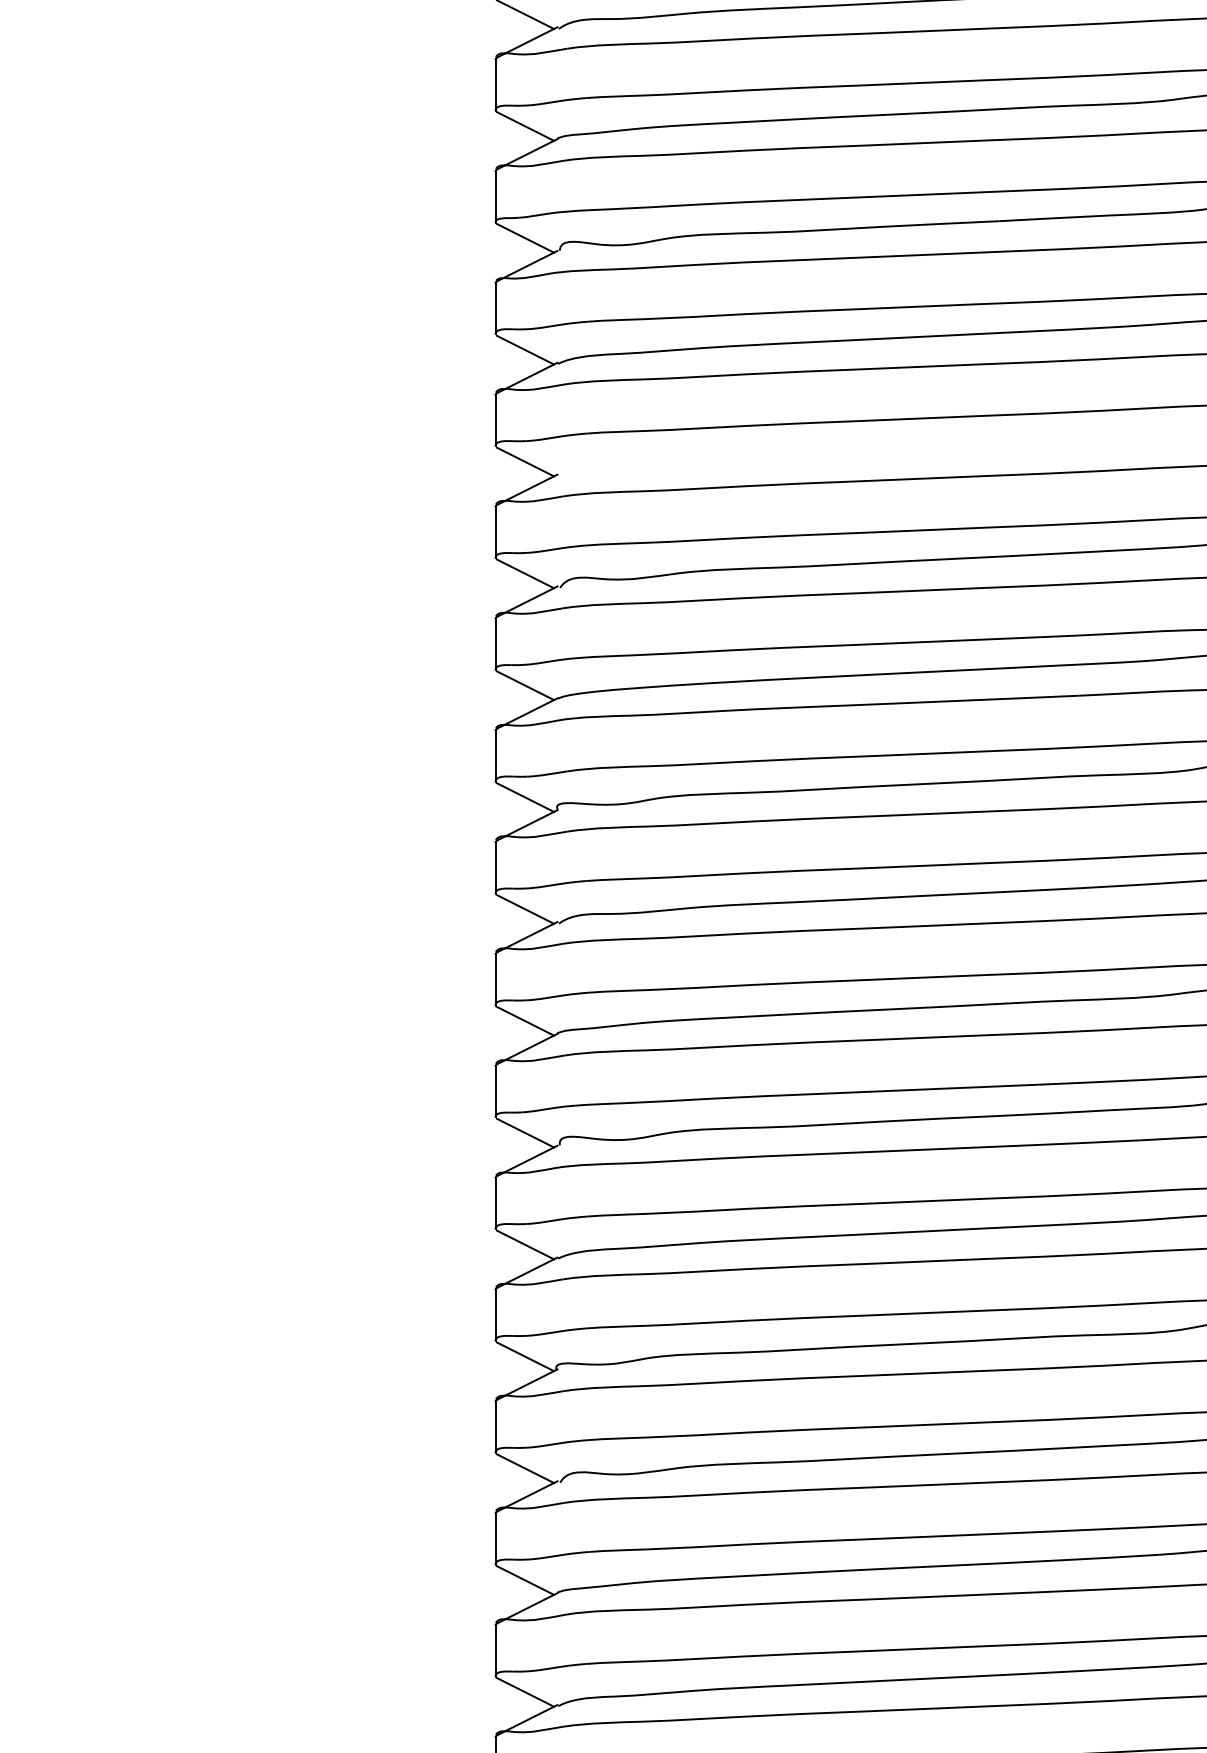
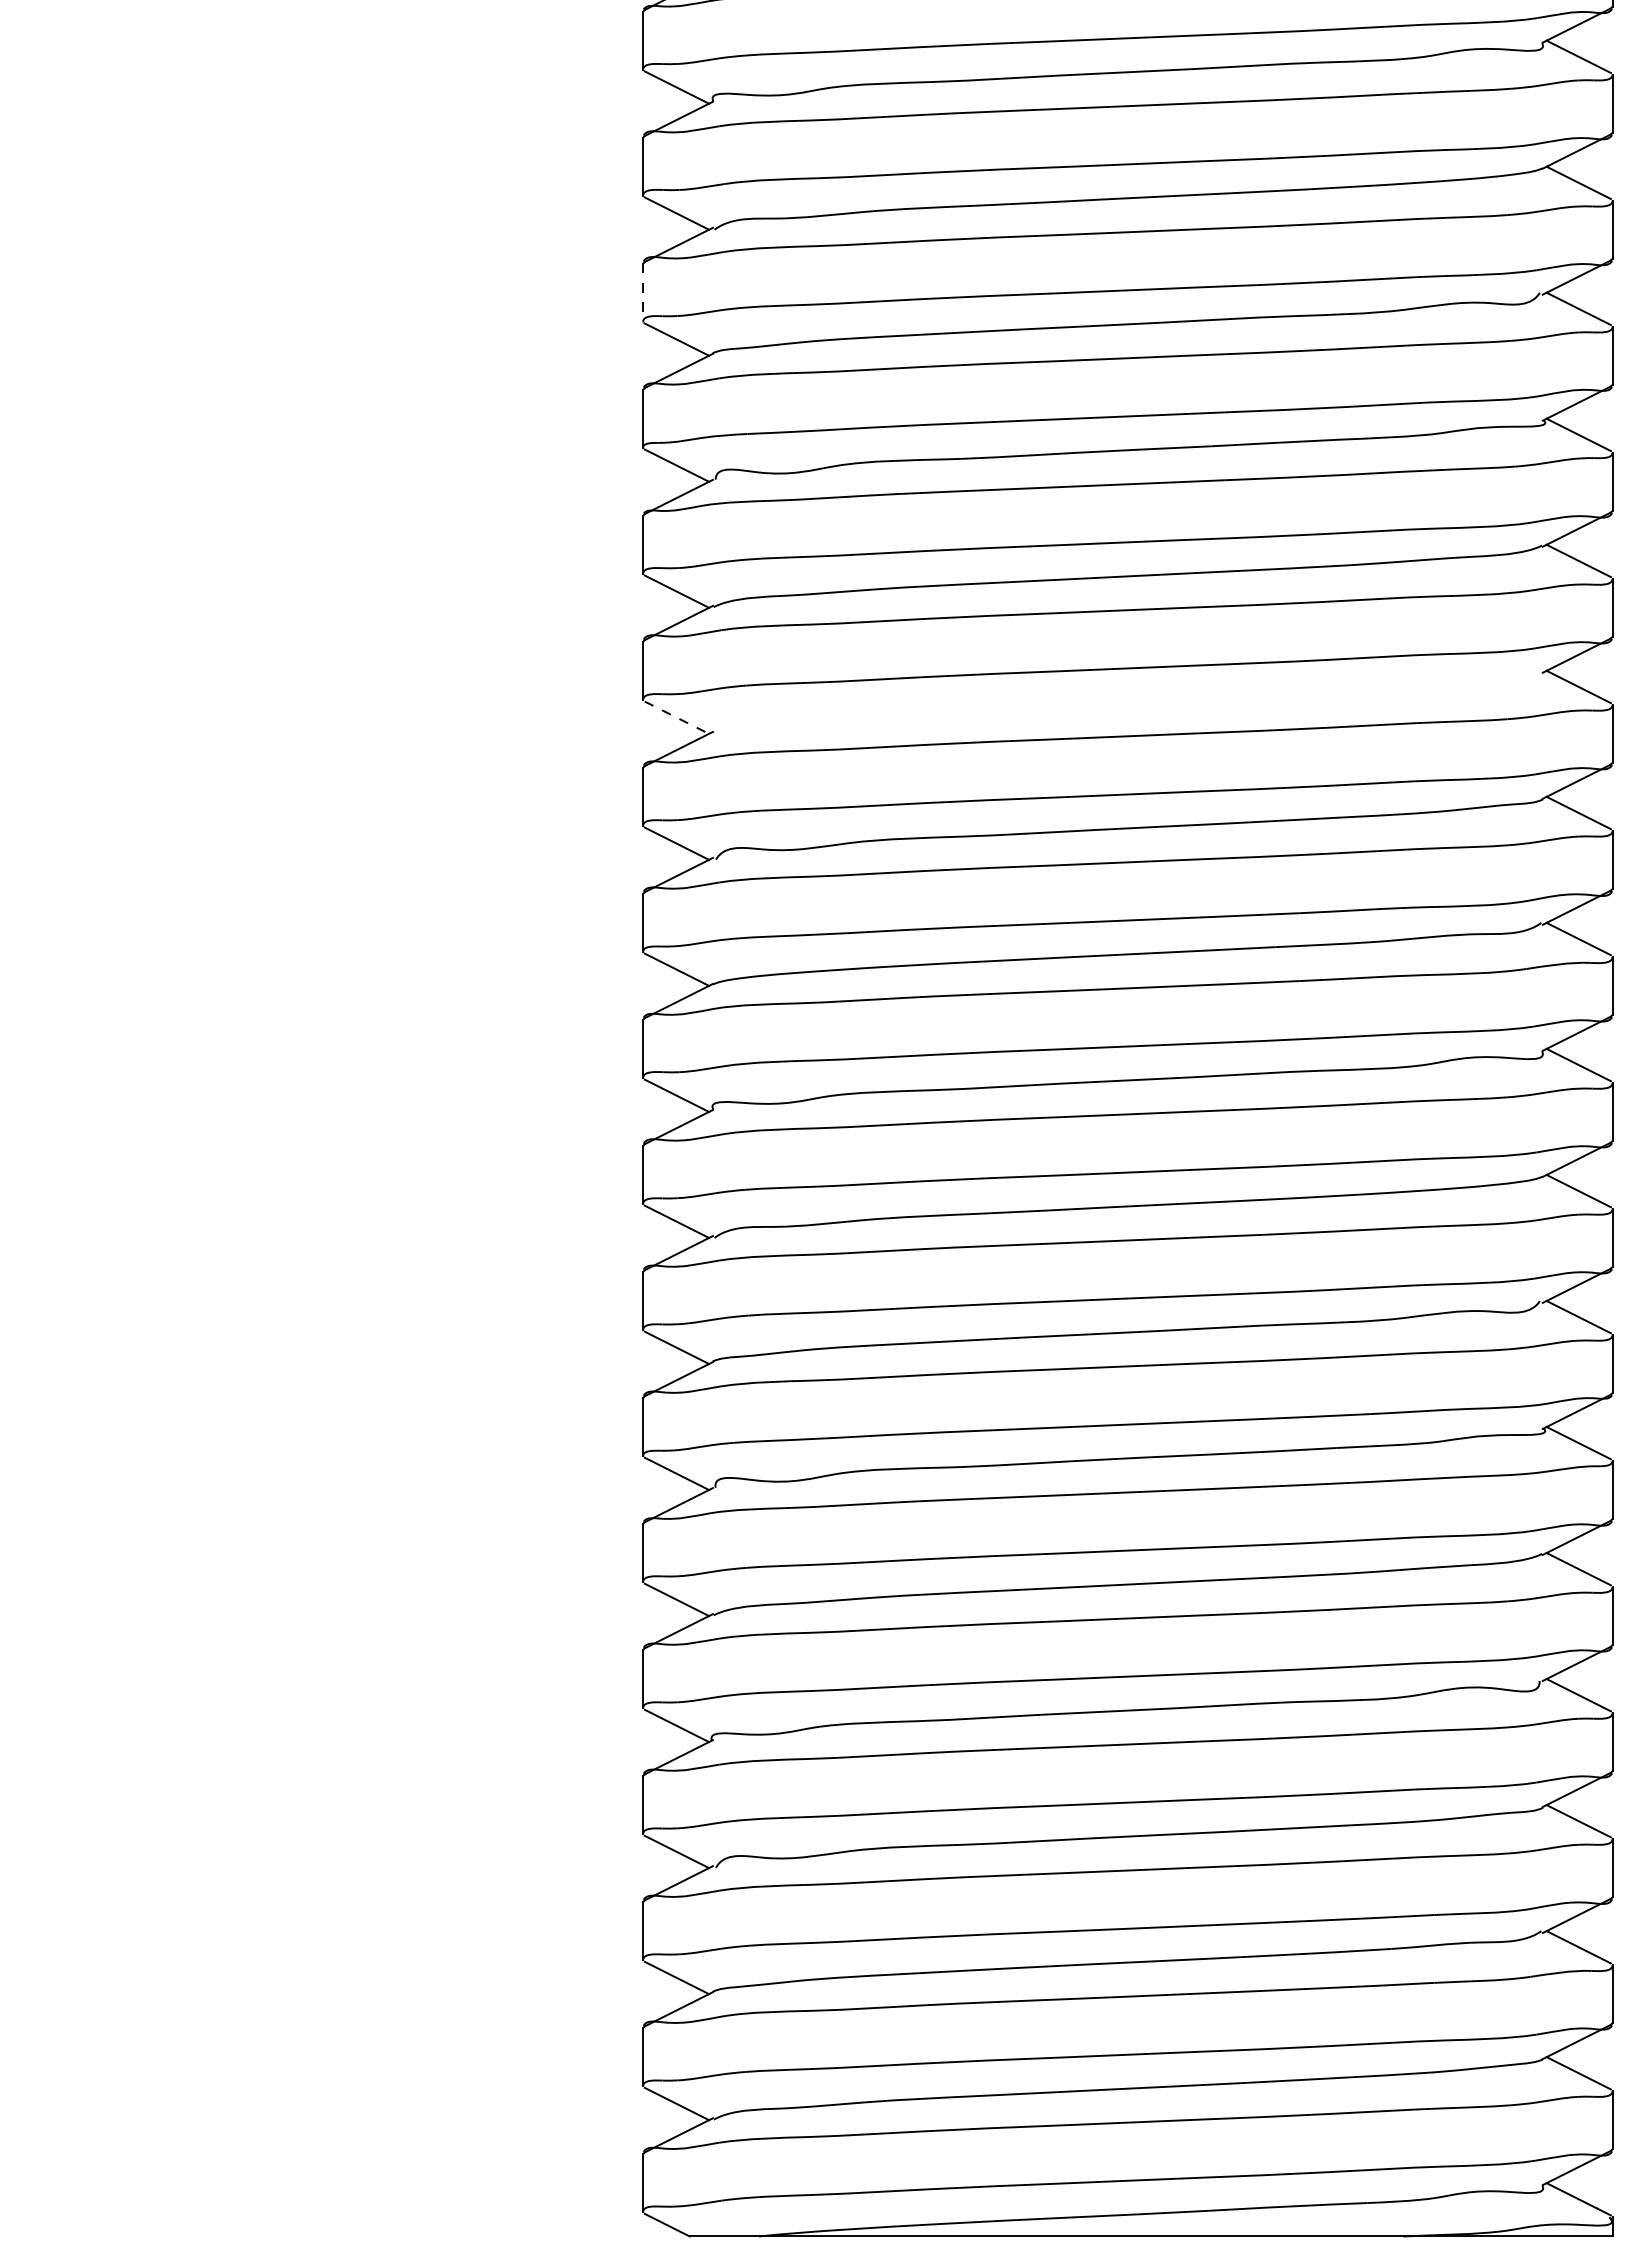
line: (495, 85) -> (643, 293), solid -> dashed
line: (525, 461) -> (676, 717), solid -> dashed

